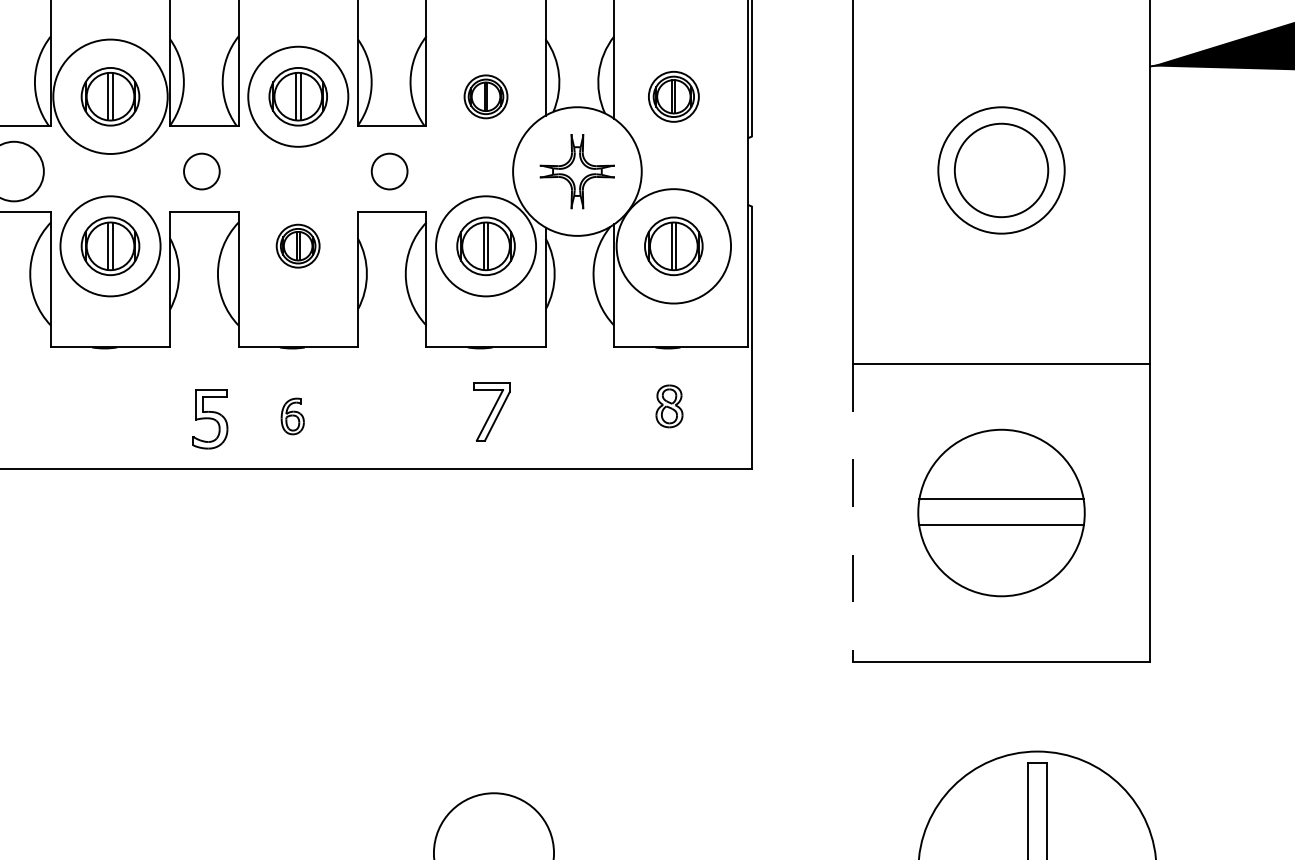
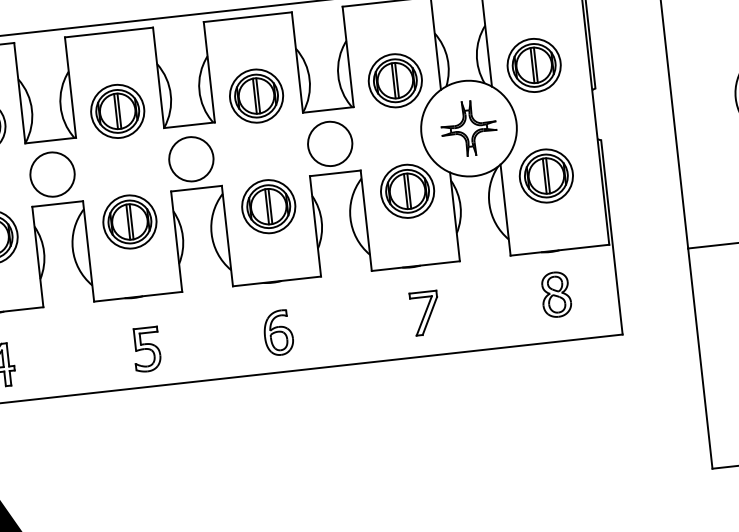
circle: (110, 96) -> (117, 111), size x0.62
circle: (298, 96) -> (256, 95), size x0.71
part: (485, 96) -> (394, 80), size x1.67
part: (673, 96) -> (533, 65), size x1.43
circle: (201, 171) -> (191, 159), size x1.67
circle: (389, 171) -> (330, 143), size x1.67
part: (297, 245) -> (268, 206), size x1.67
circle: (110, 246) -> (129, 222), size x0.71
circle: (485, 246) -> (407, 191), size x0.71
circle: (673, 246) -> (546, 176), size x0.62
part: (669, 406) -> (556, 294), size x1.43
part: (292, 416) -> (278, 332), size x1.67
part: (210, 419) -> (147, 349), moved
line: (852, 513) -> (700, 358), dashed -> solid

